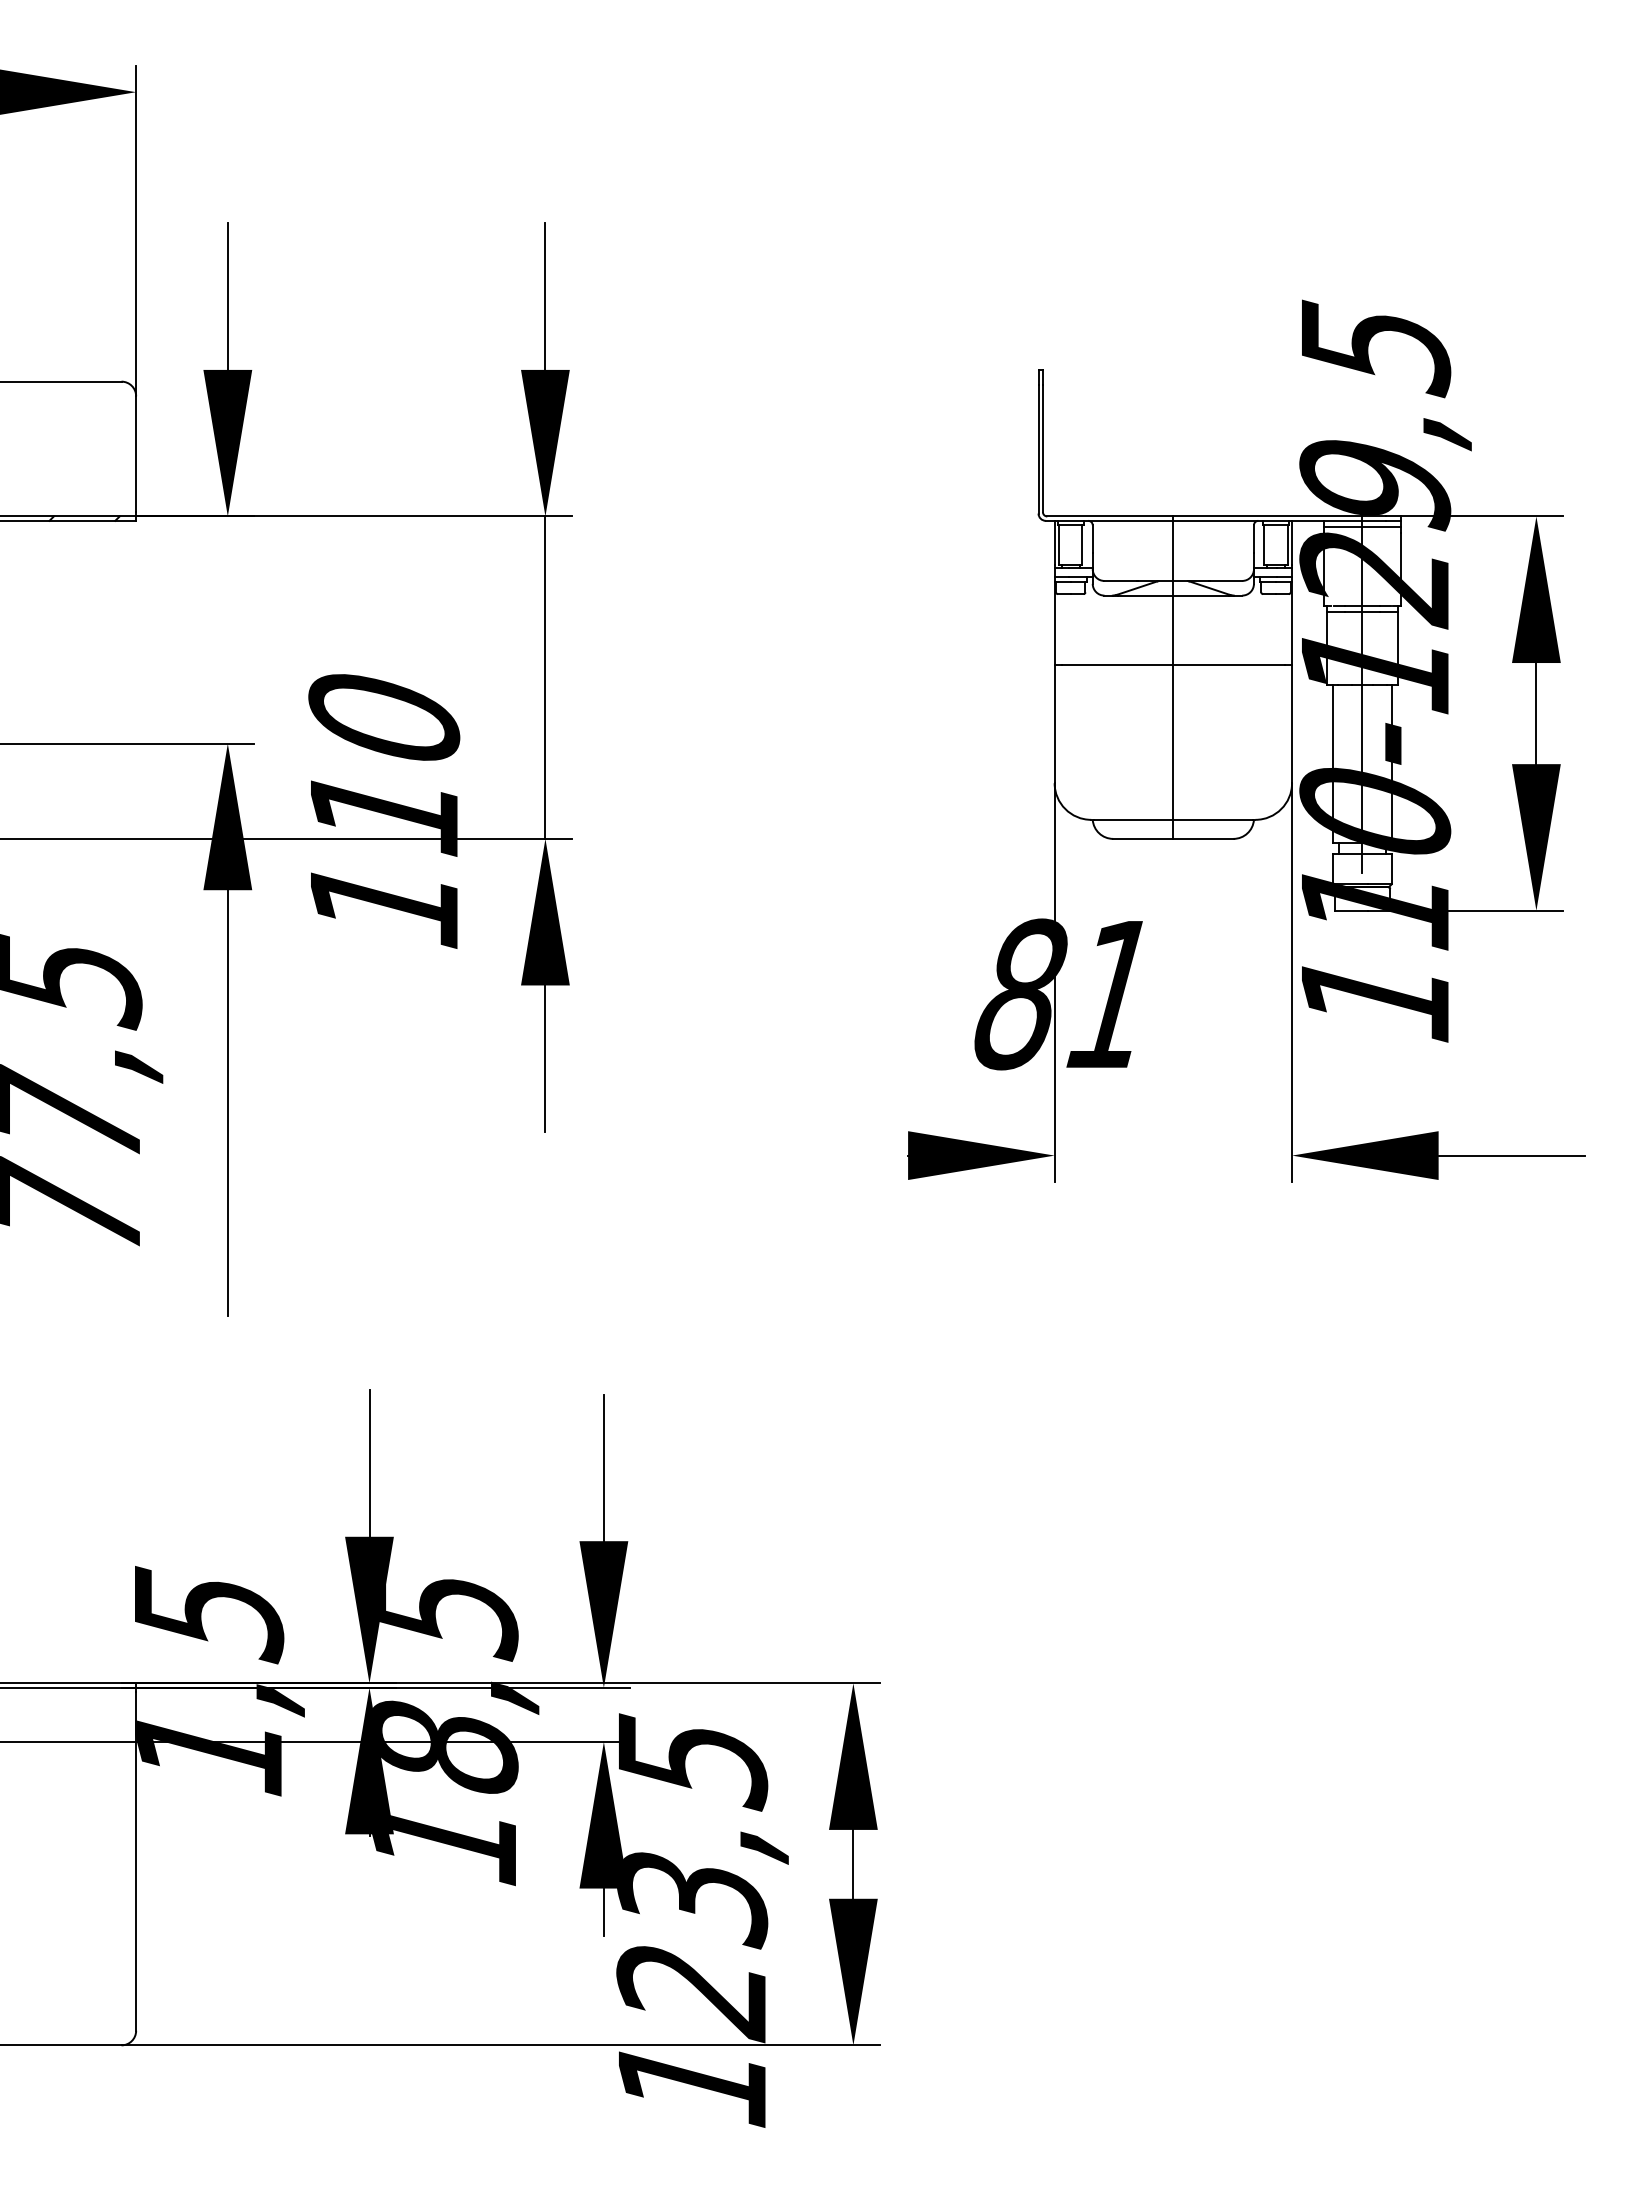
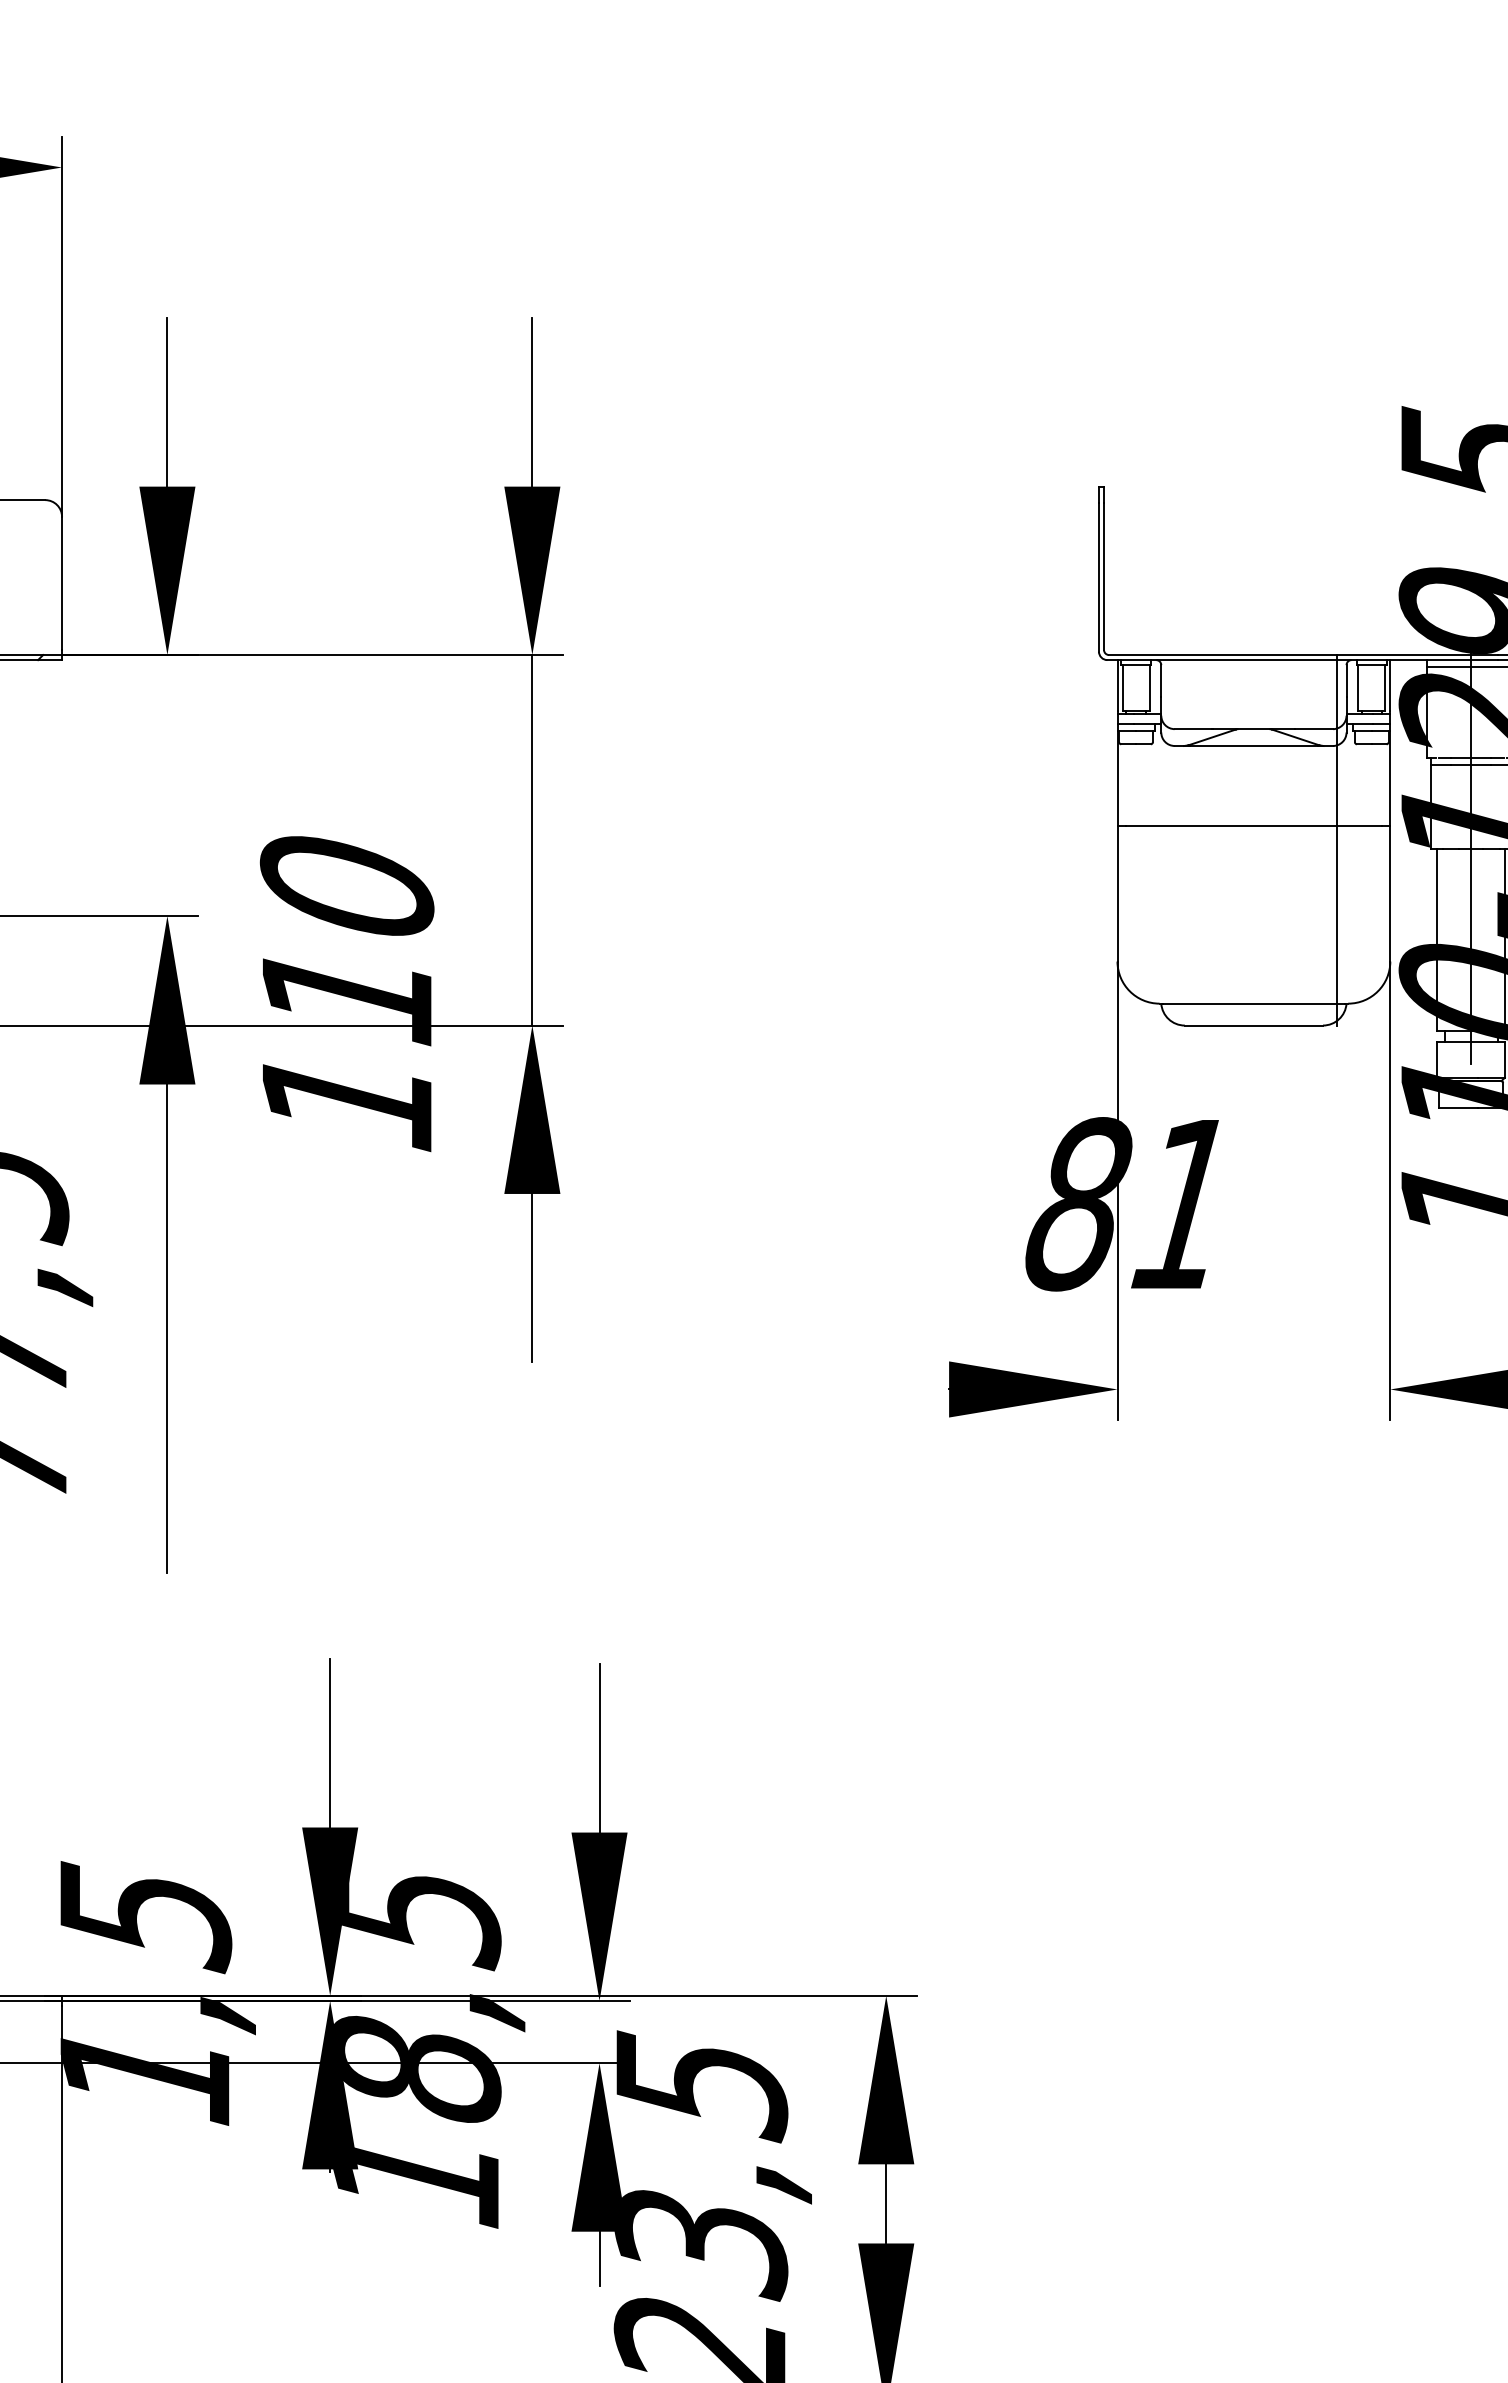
line: (1173, 677) -> (1336, 840), moved

